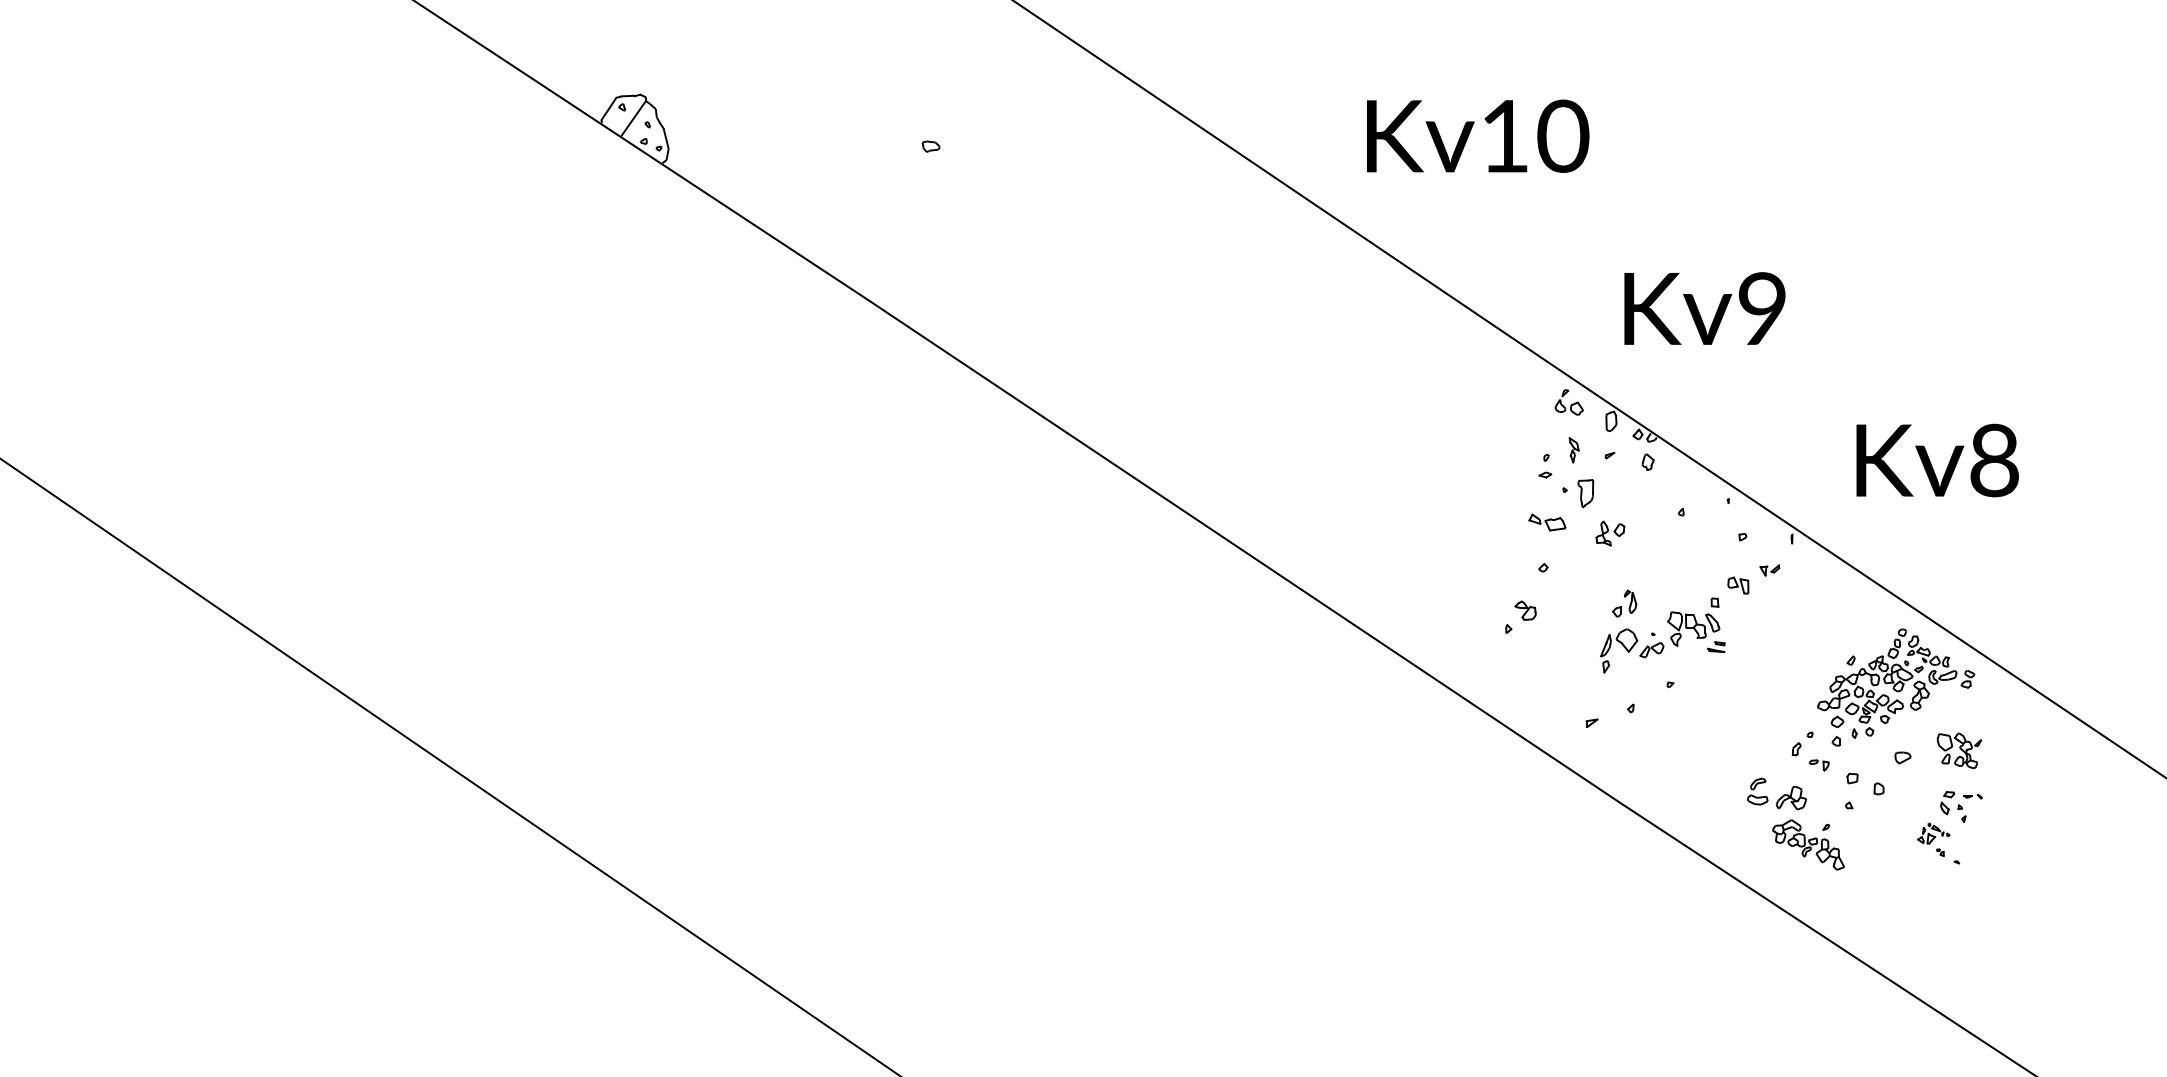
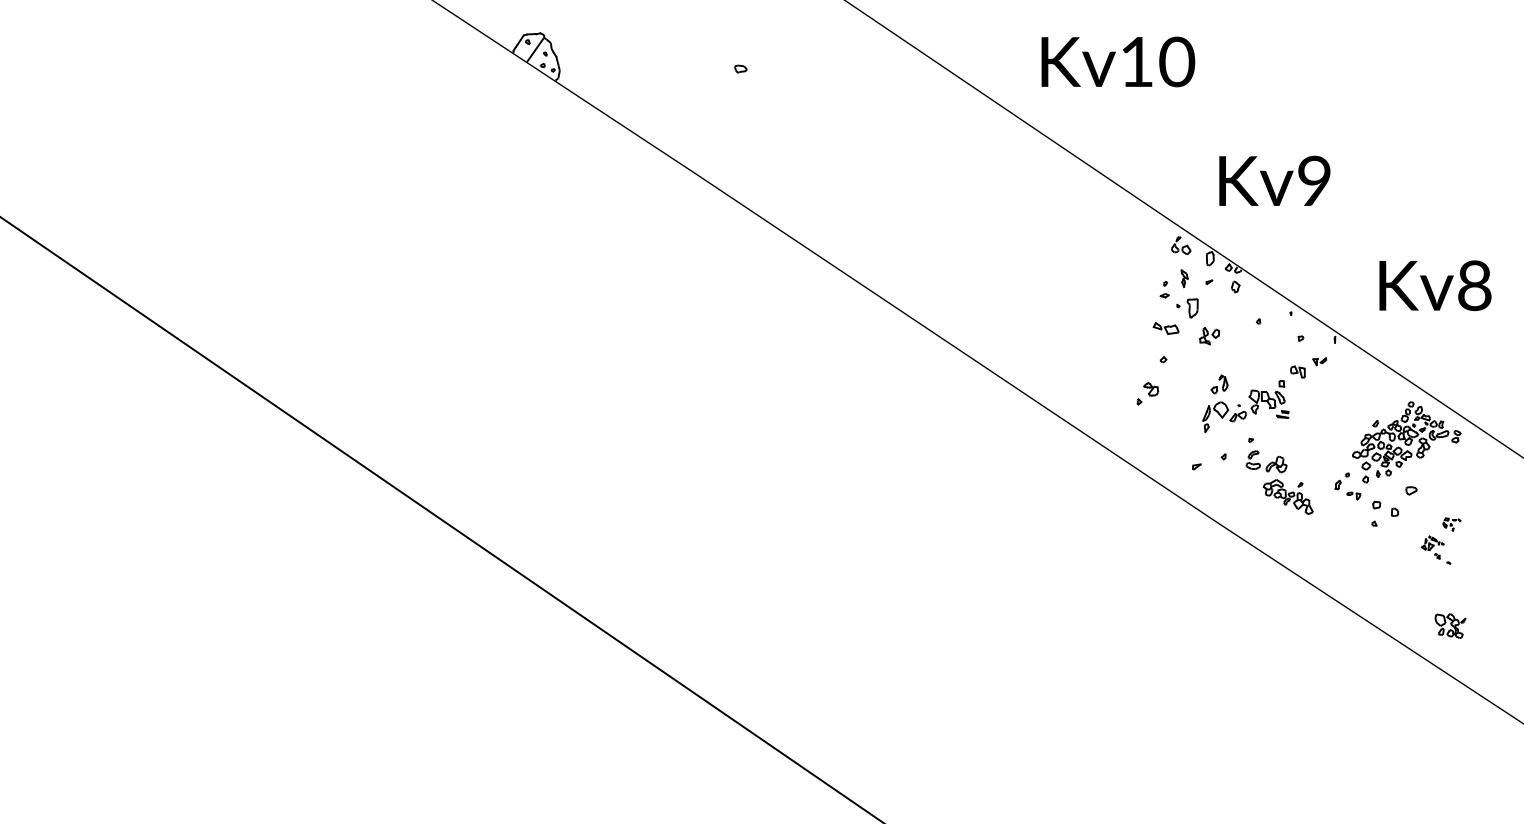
part: (1959, 750) -> (1450, 625), moved
part: (1960, 806) -> (1451, 524), size x0.6
part: (1795, 823) -> (1279, 482), moved

